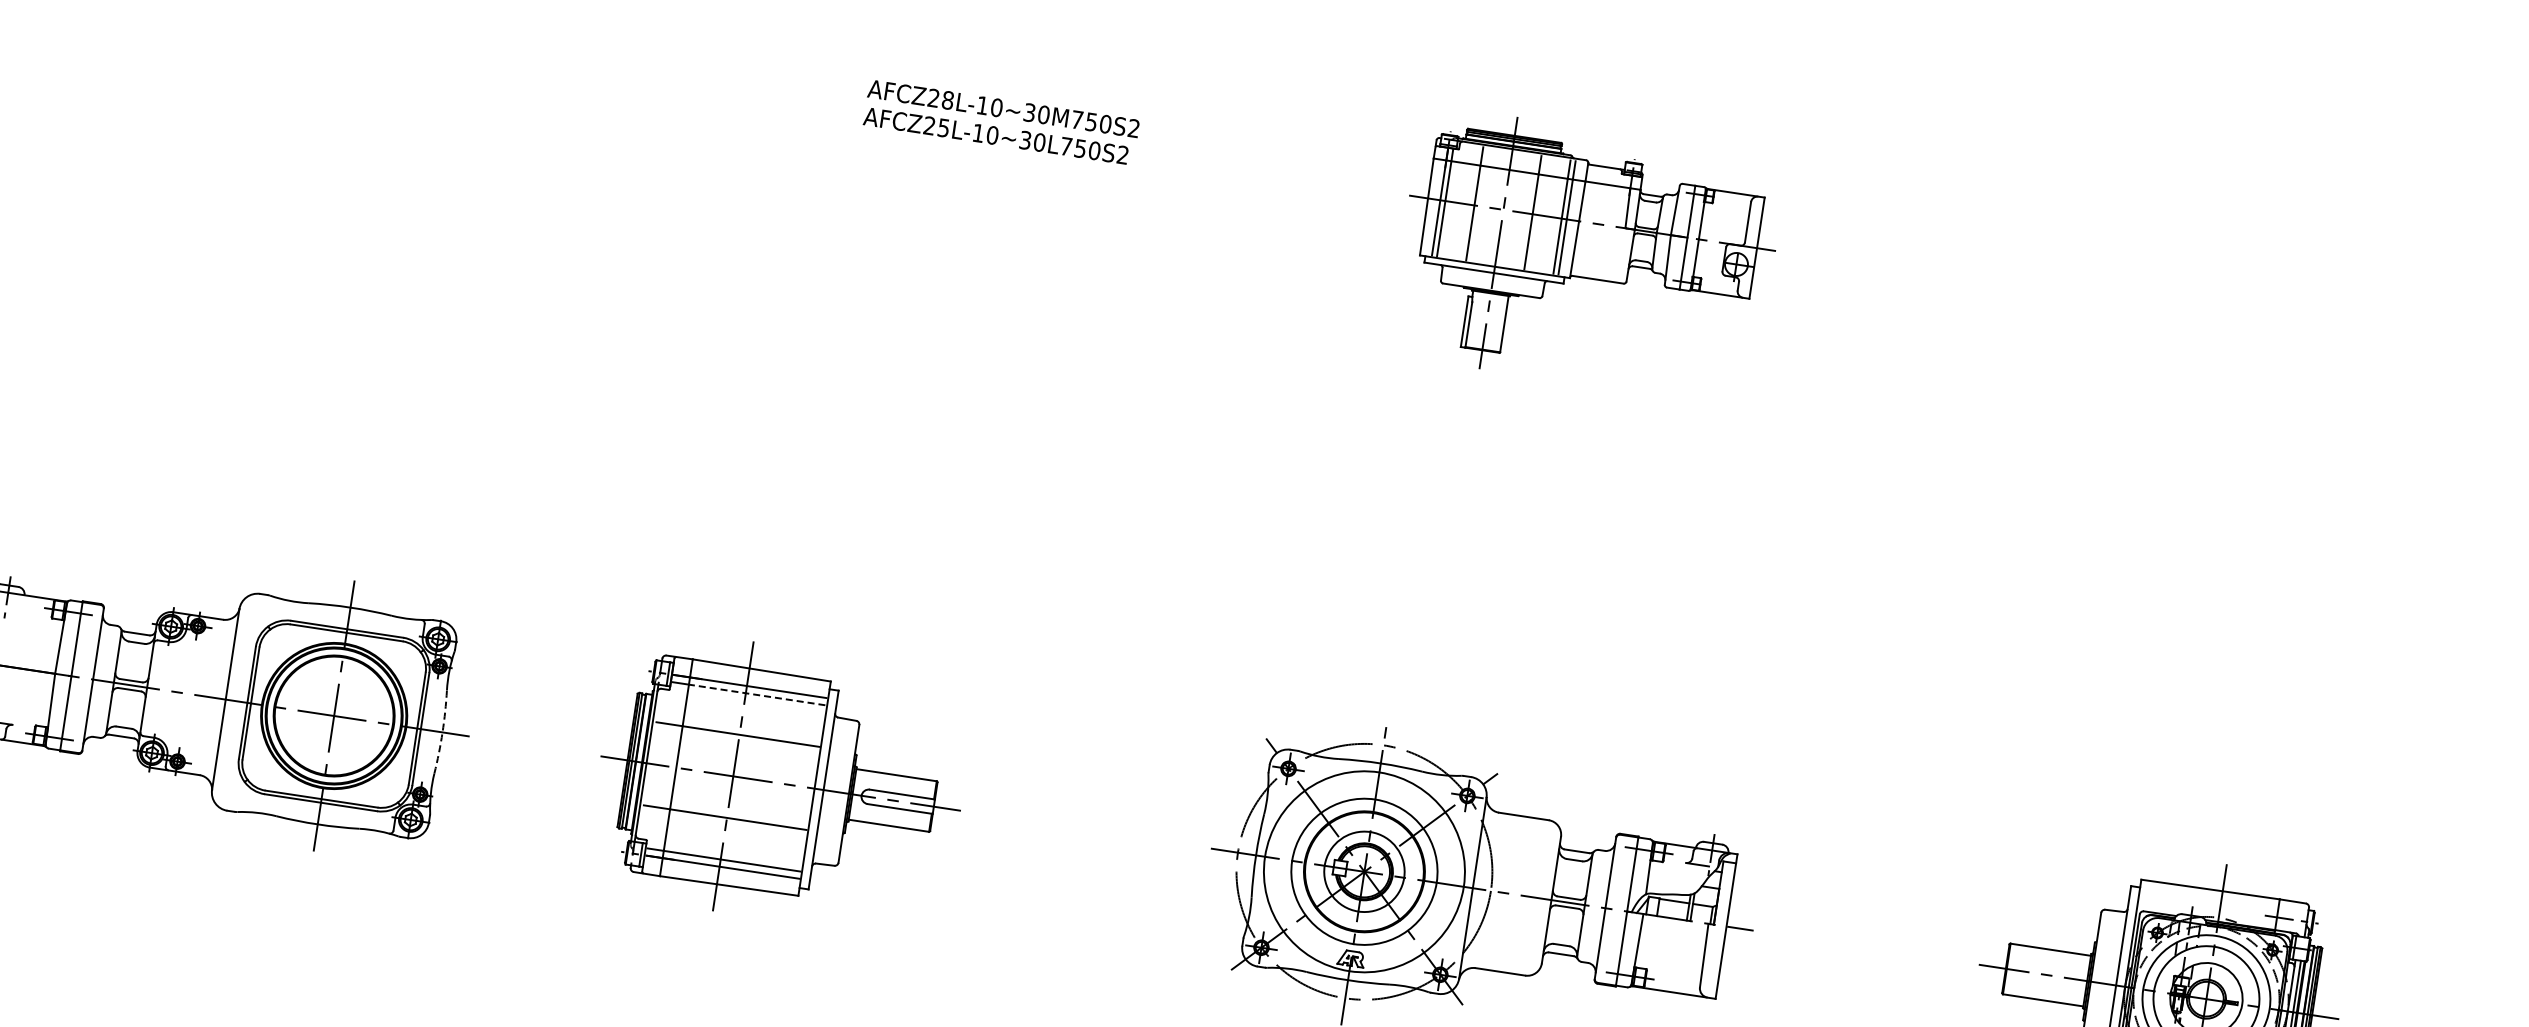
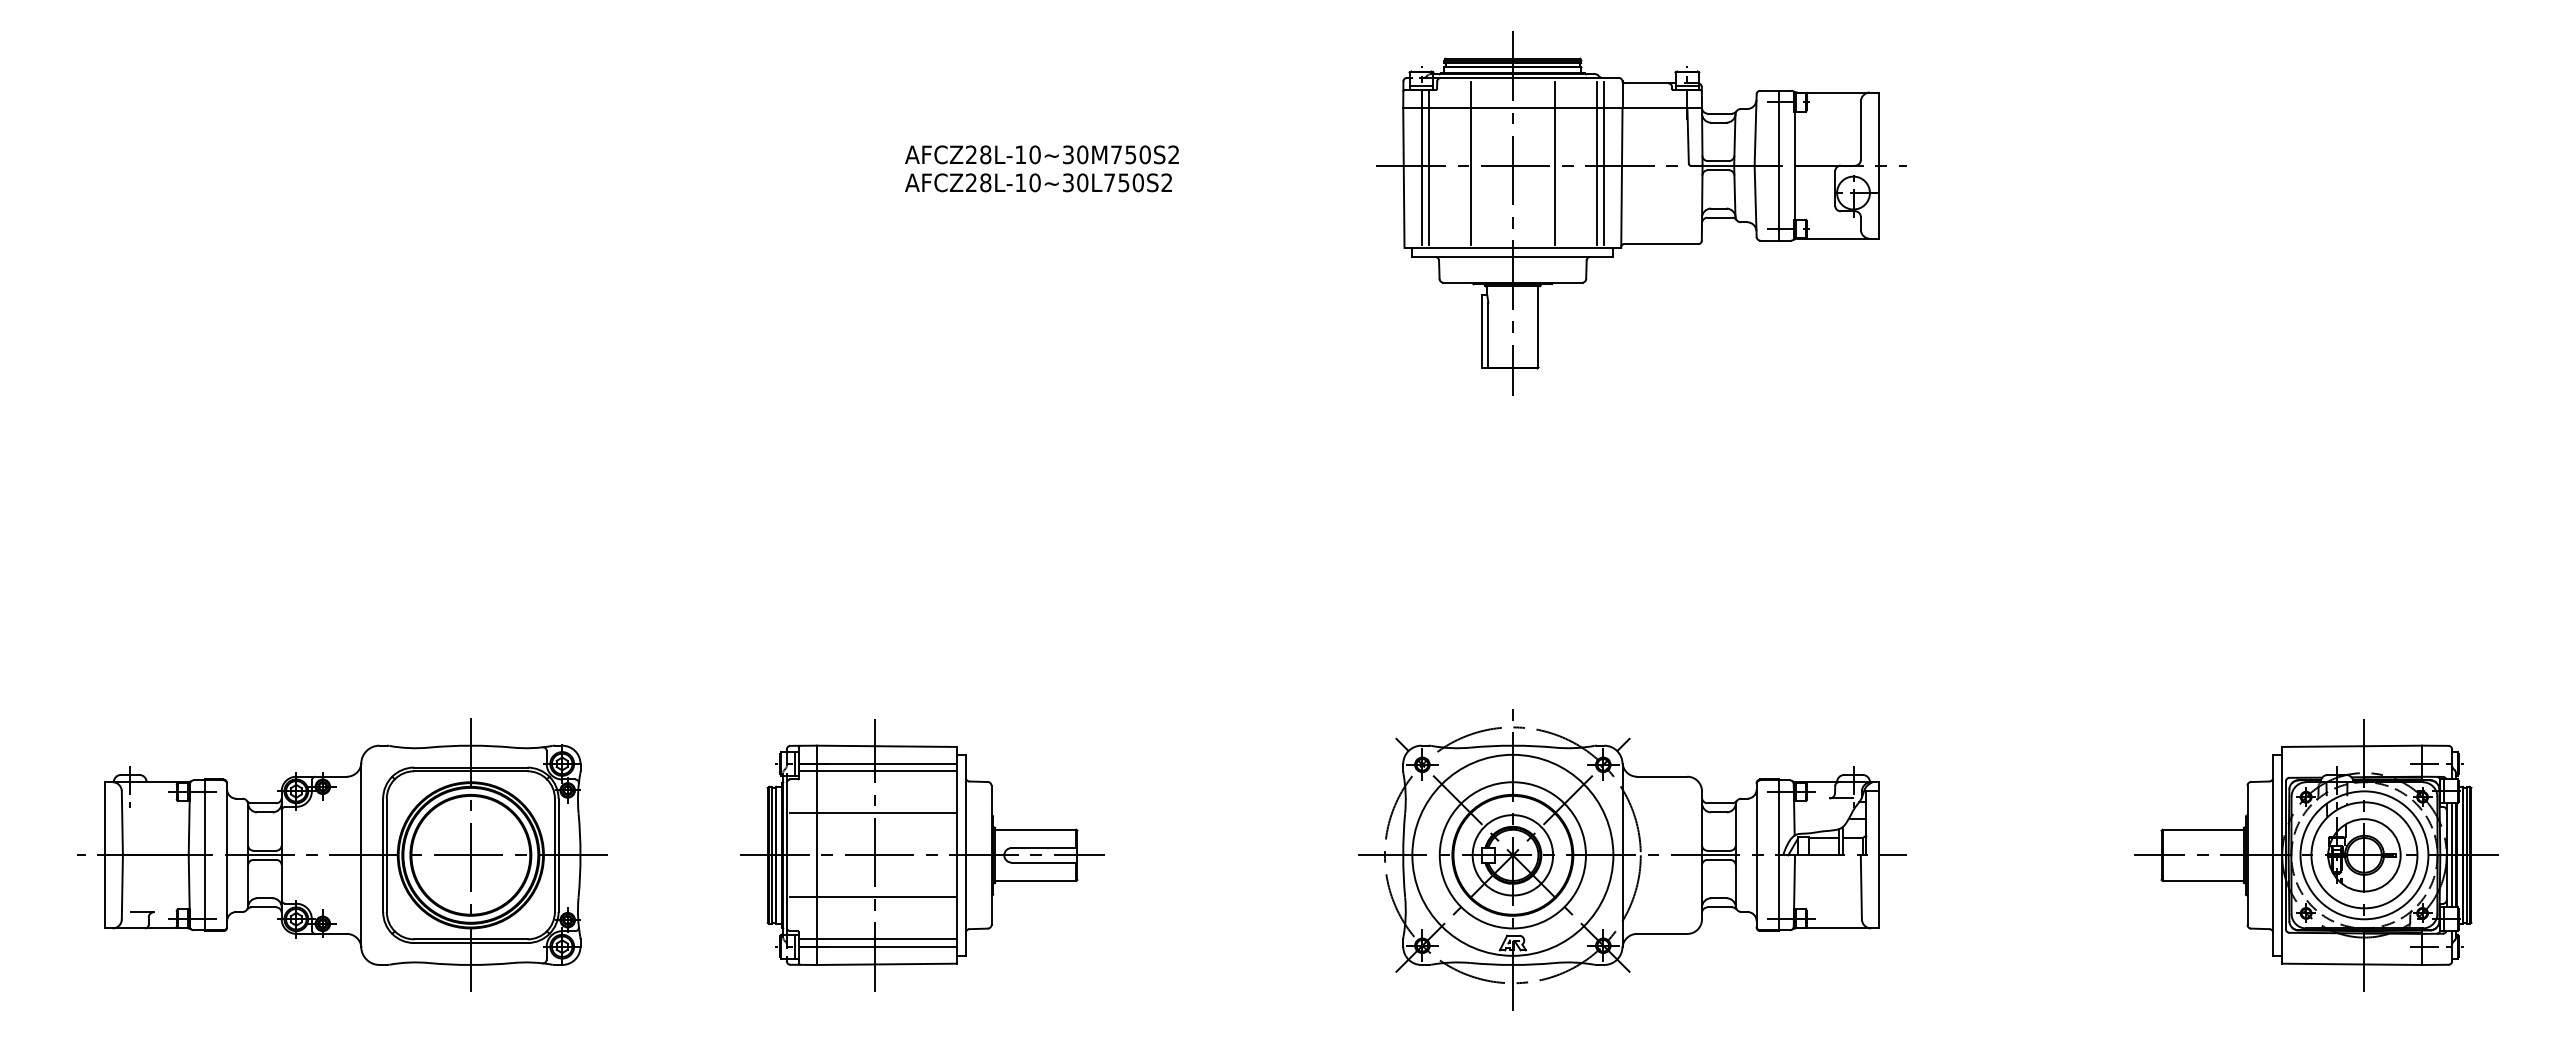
text: (943, 127) -> (985, 182), AFCZ25L-10~30L750S2 -> AFCZ28L-10~30L750S2
part: (1587, 256) -> (1641, 213), size x1.43
line: (756, 695) -> (885, 771), dashed -> solid
arc: (442, 732) -> (580, 855), dashed -> solid

